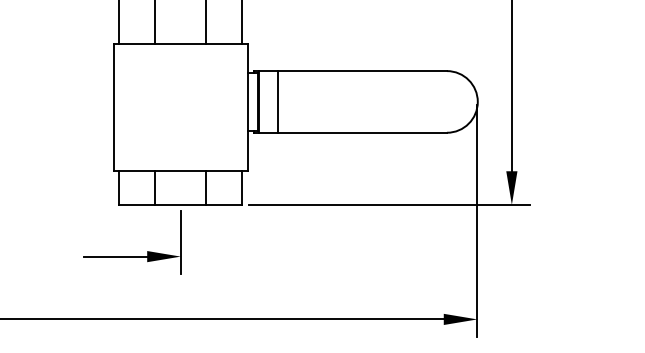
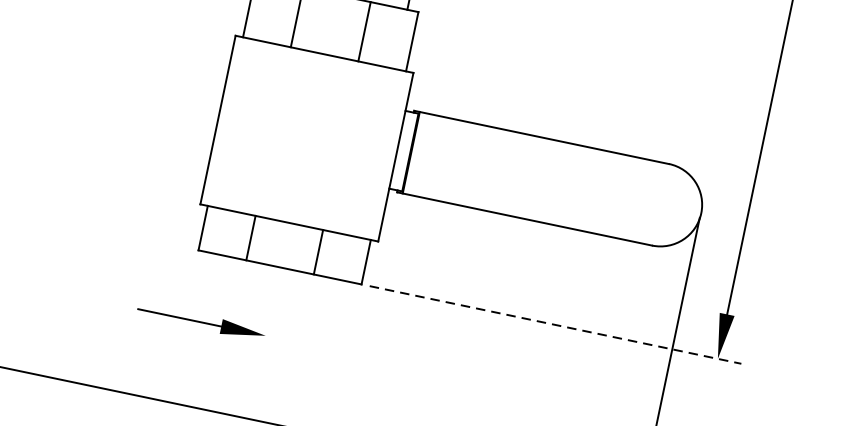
line: (277, 101) -> (436, 157), removed
line: (389, 204) -> (556, 324), solid -> dashed
line: (180, 242) -> (269, 317), removed

